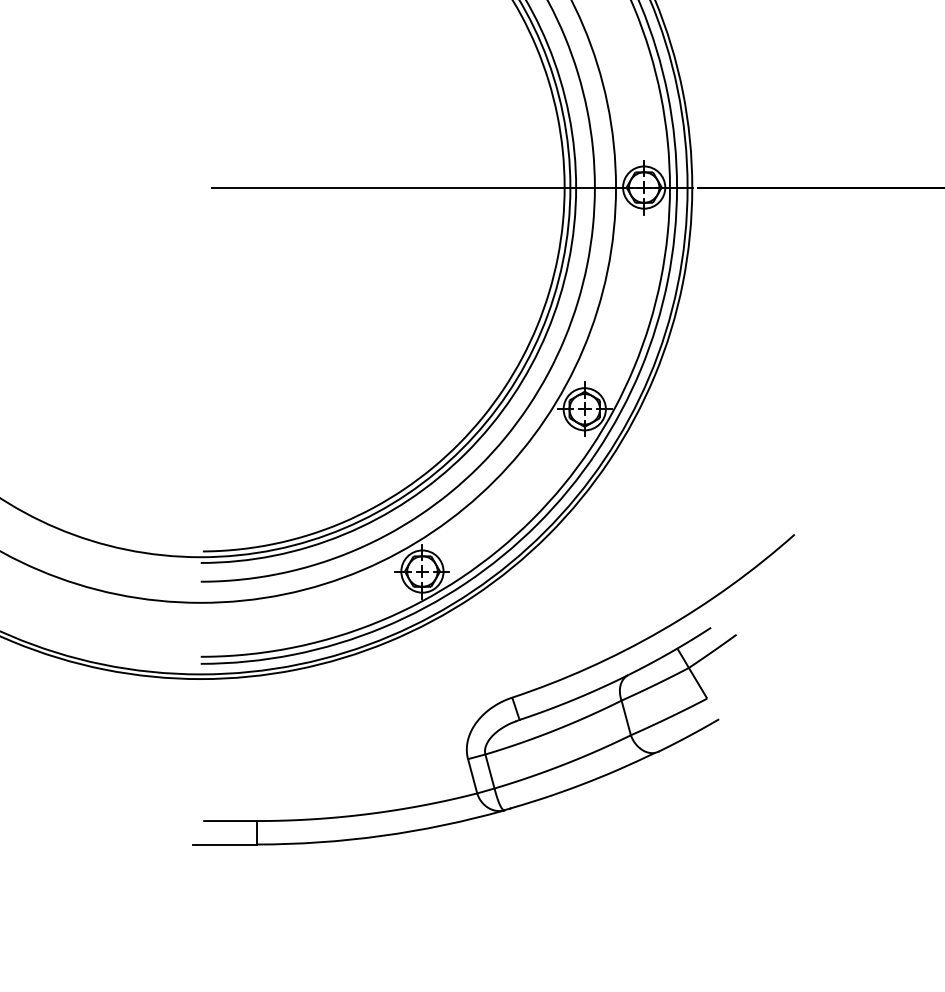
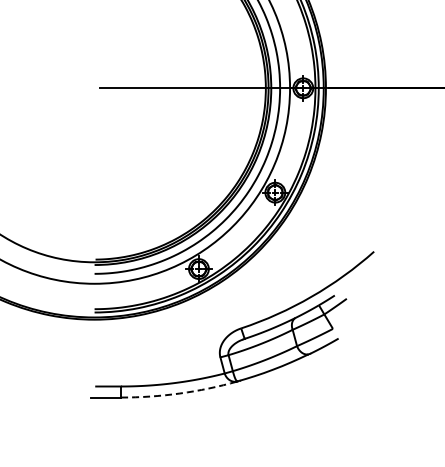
arc: (381, 835) -> (179, 393), solid -> dashed

